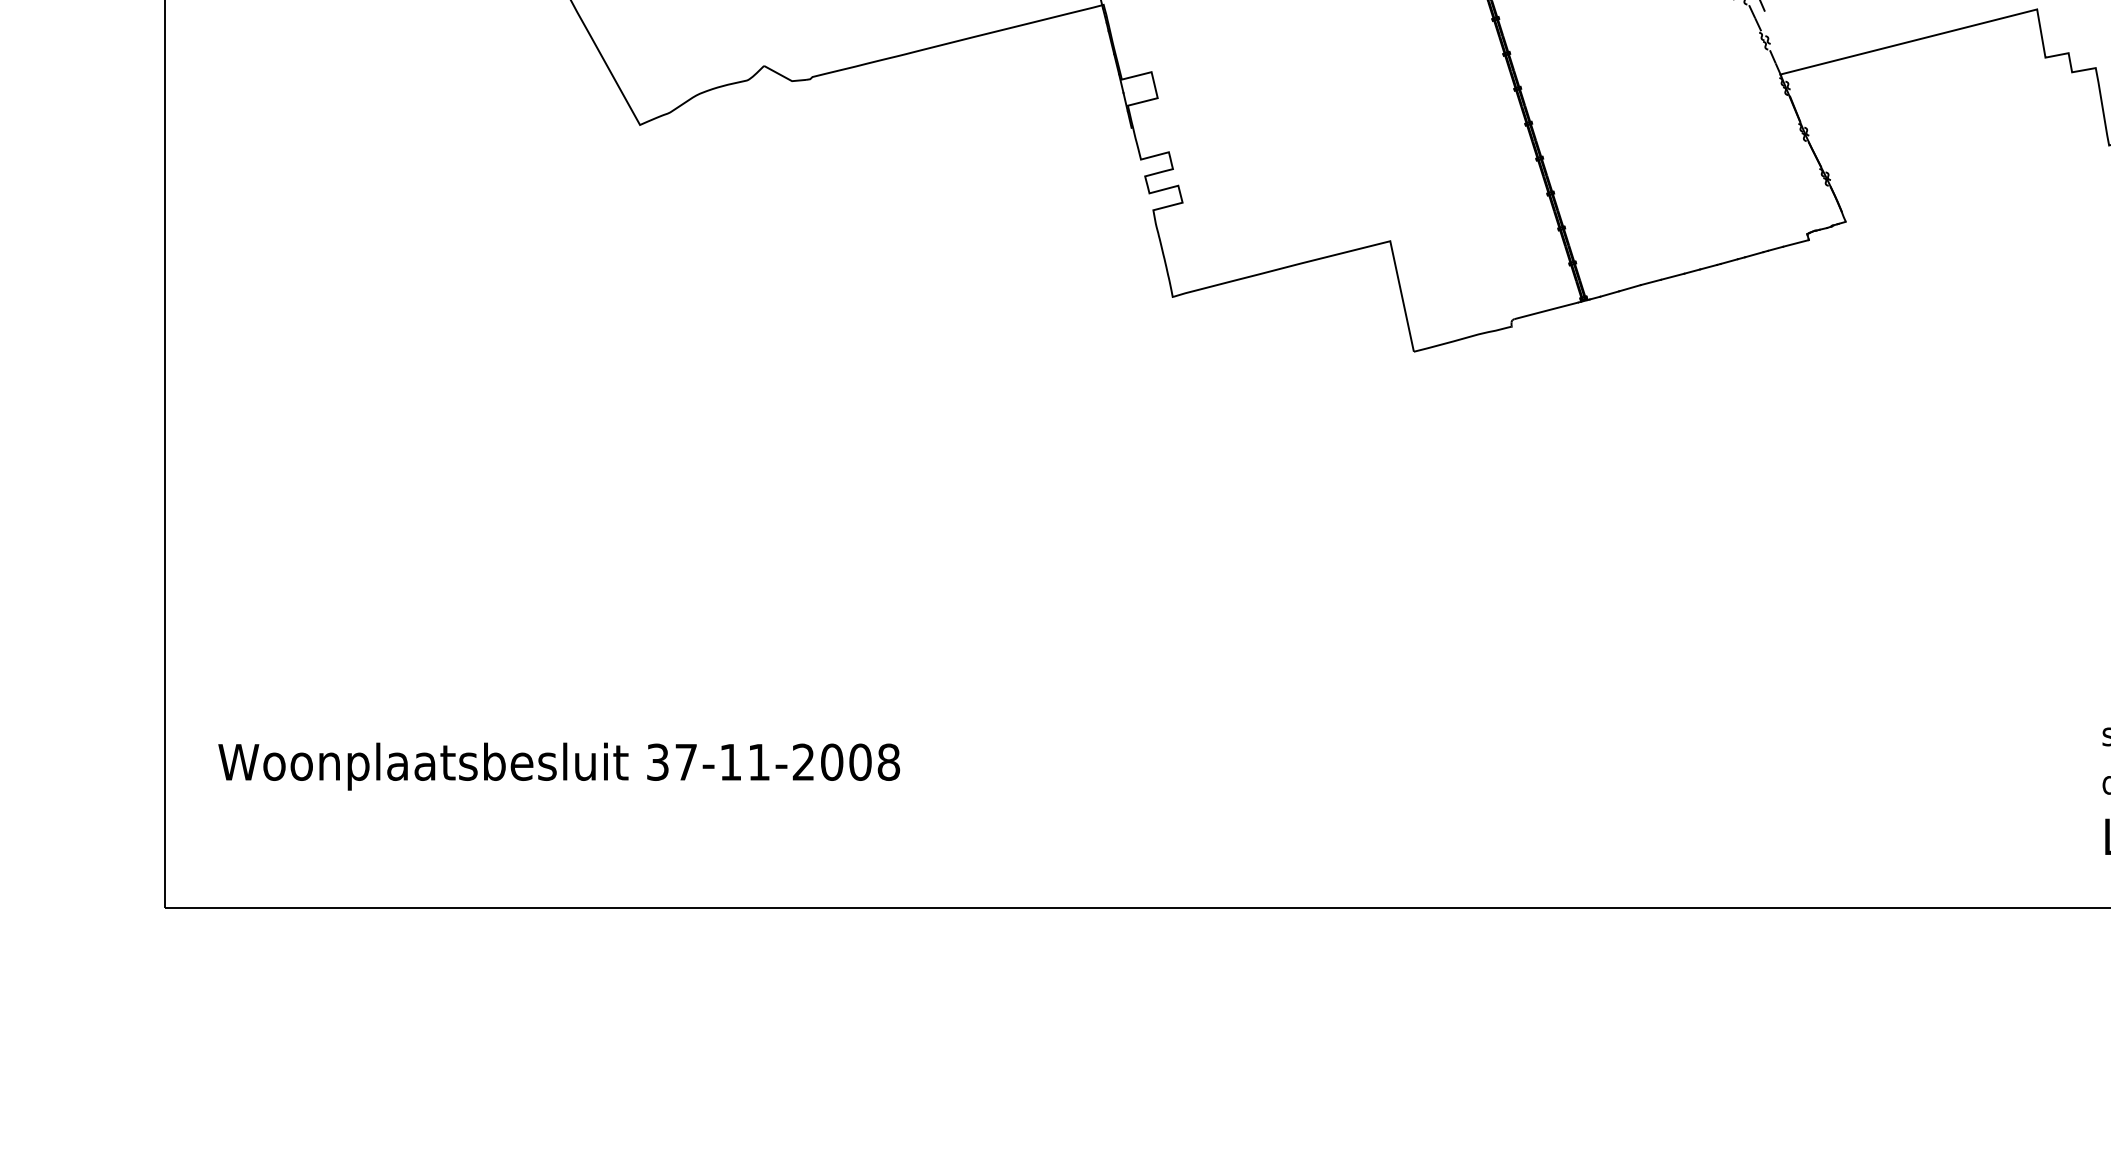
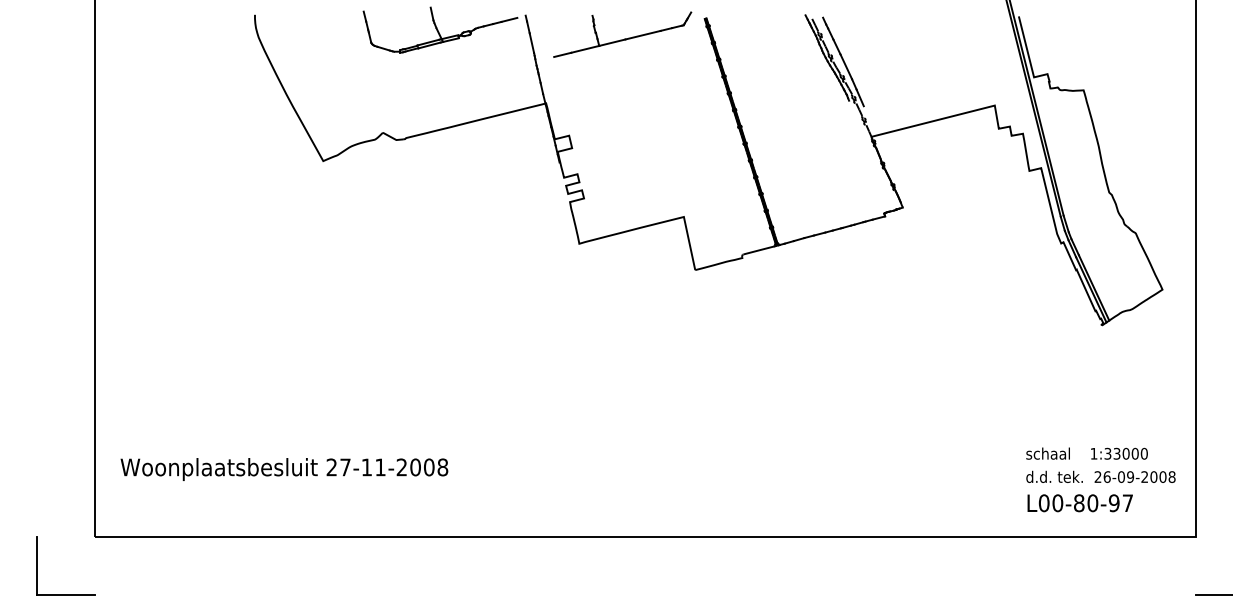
text: (657, 762) -> (331, 467), 37-11-2008 -> 27-11-2008
part: (45, 966) -> (37, 565), added

